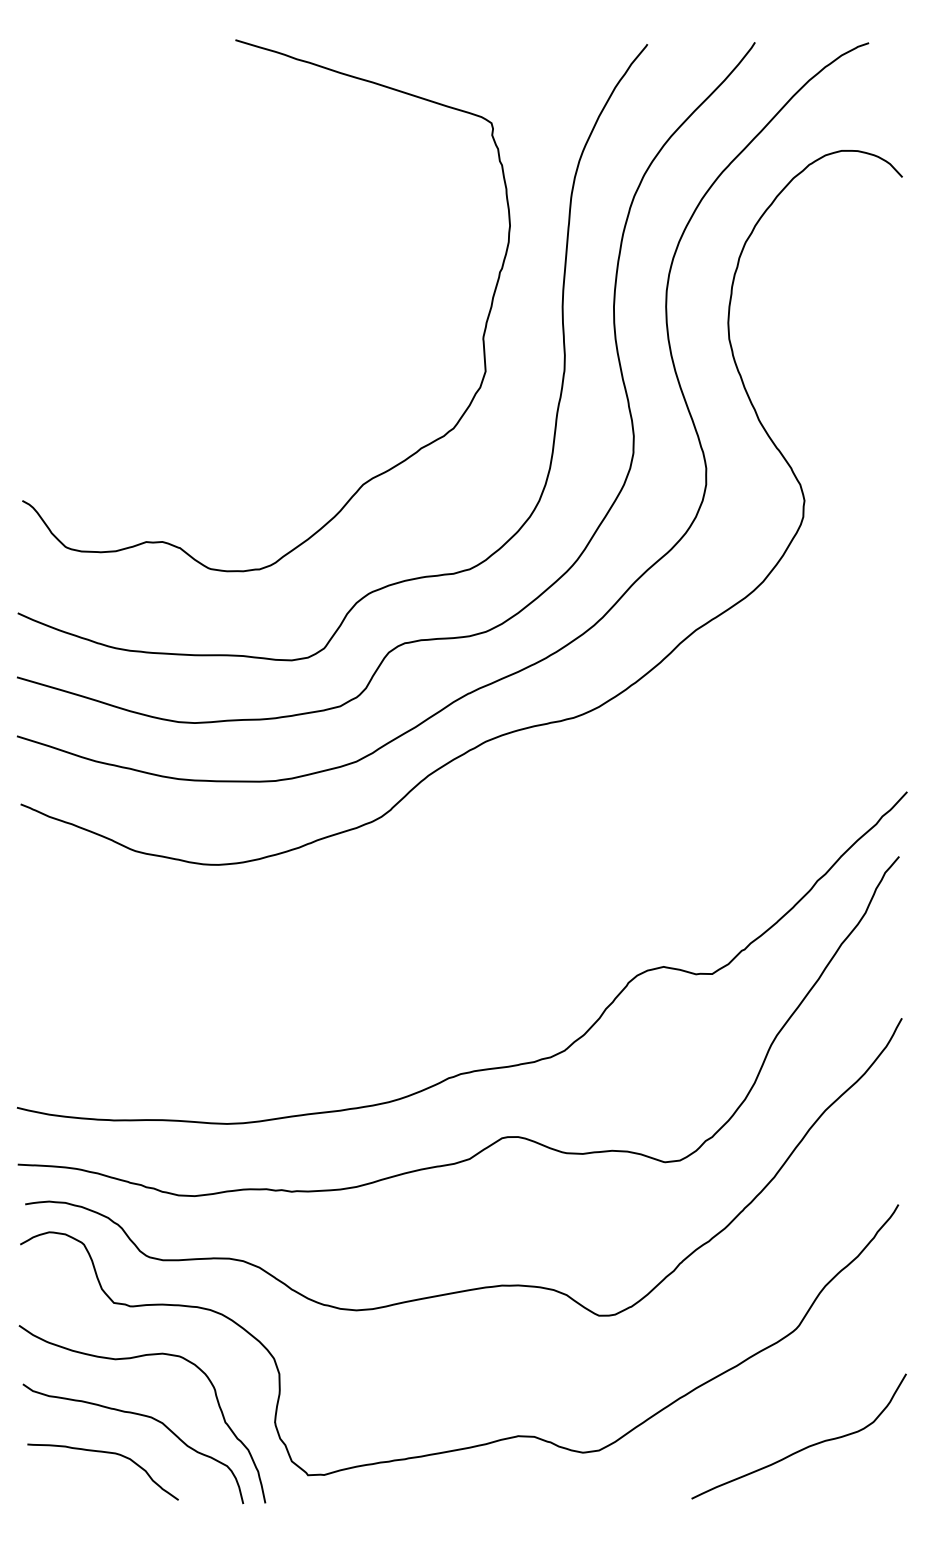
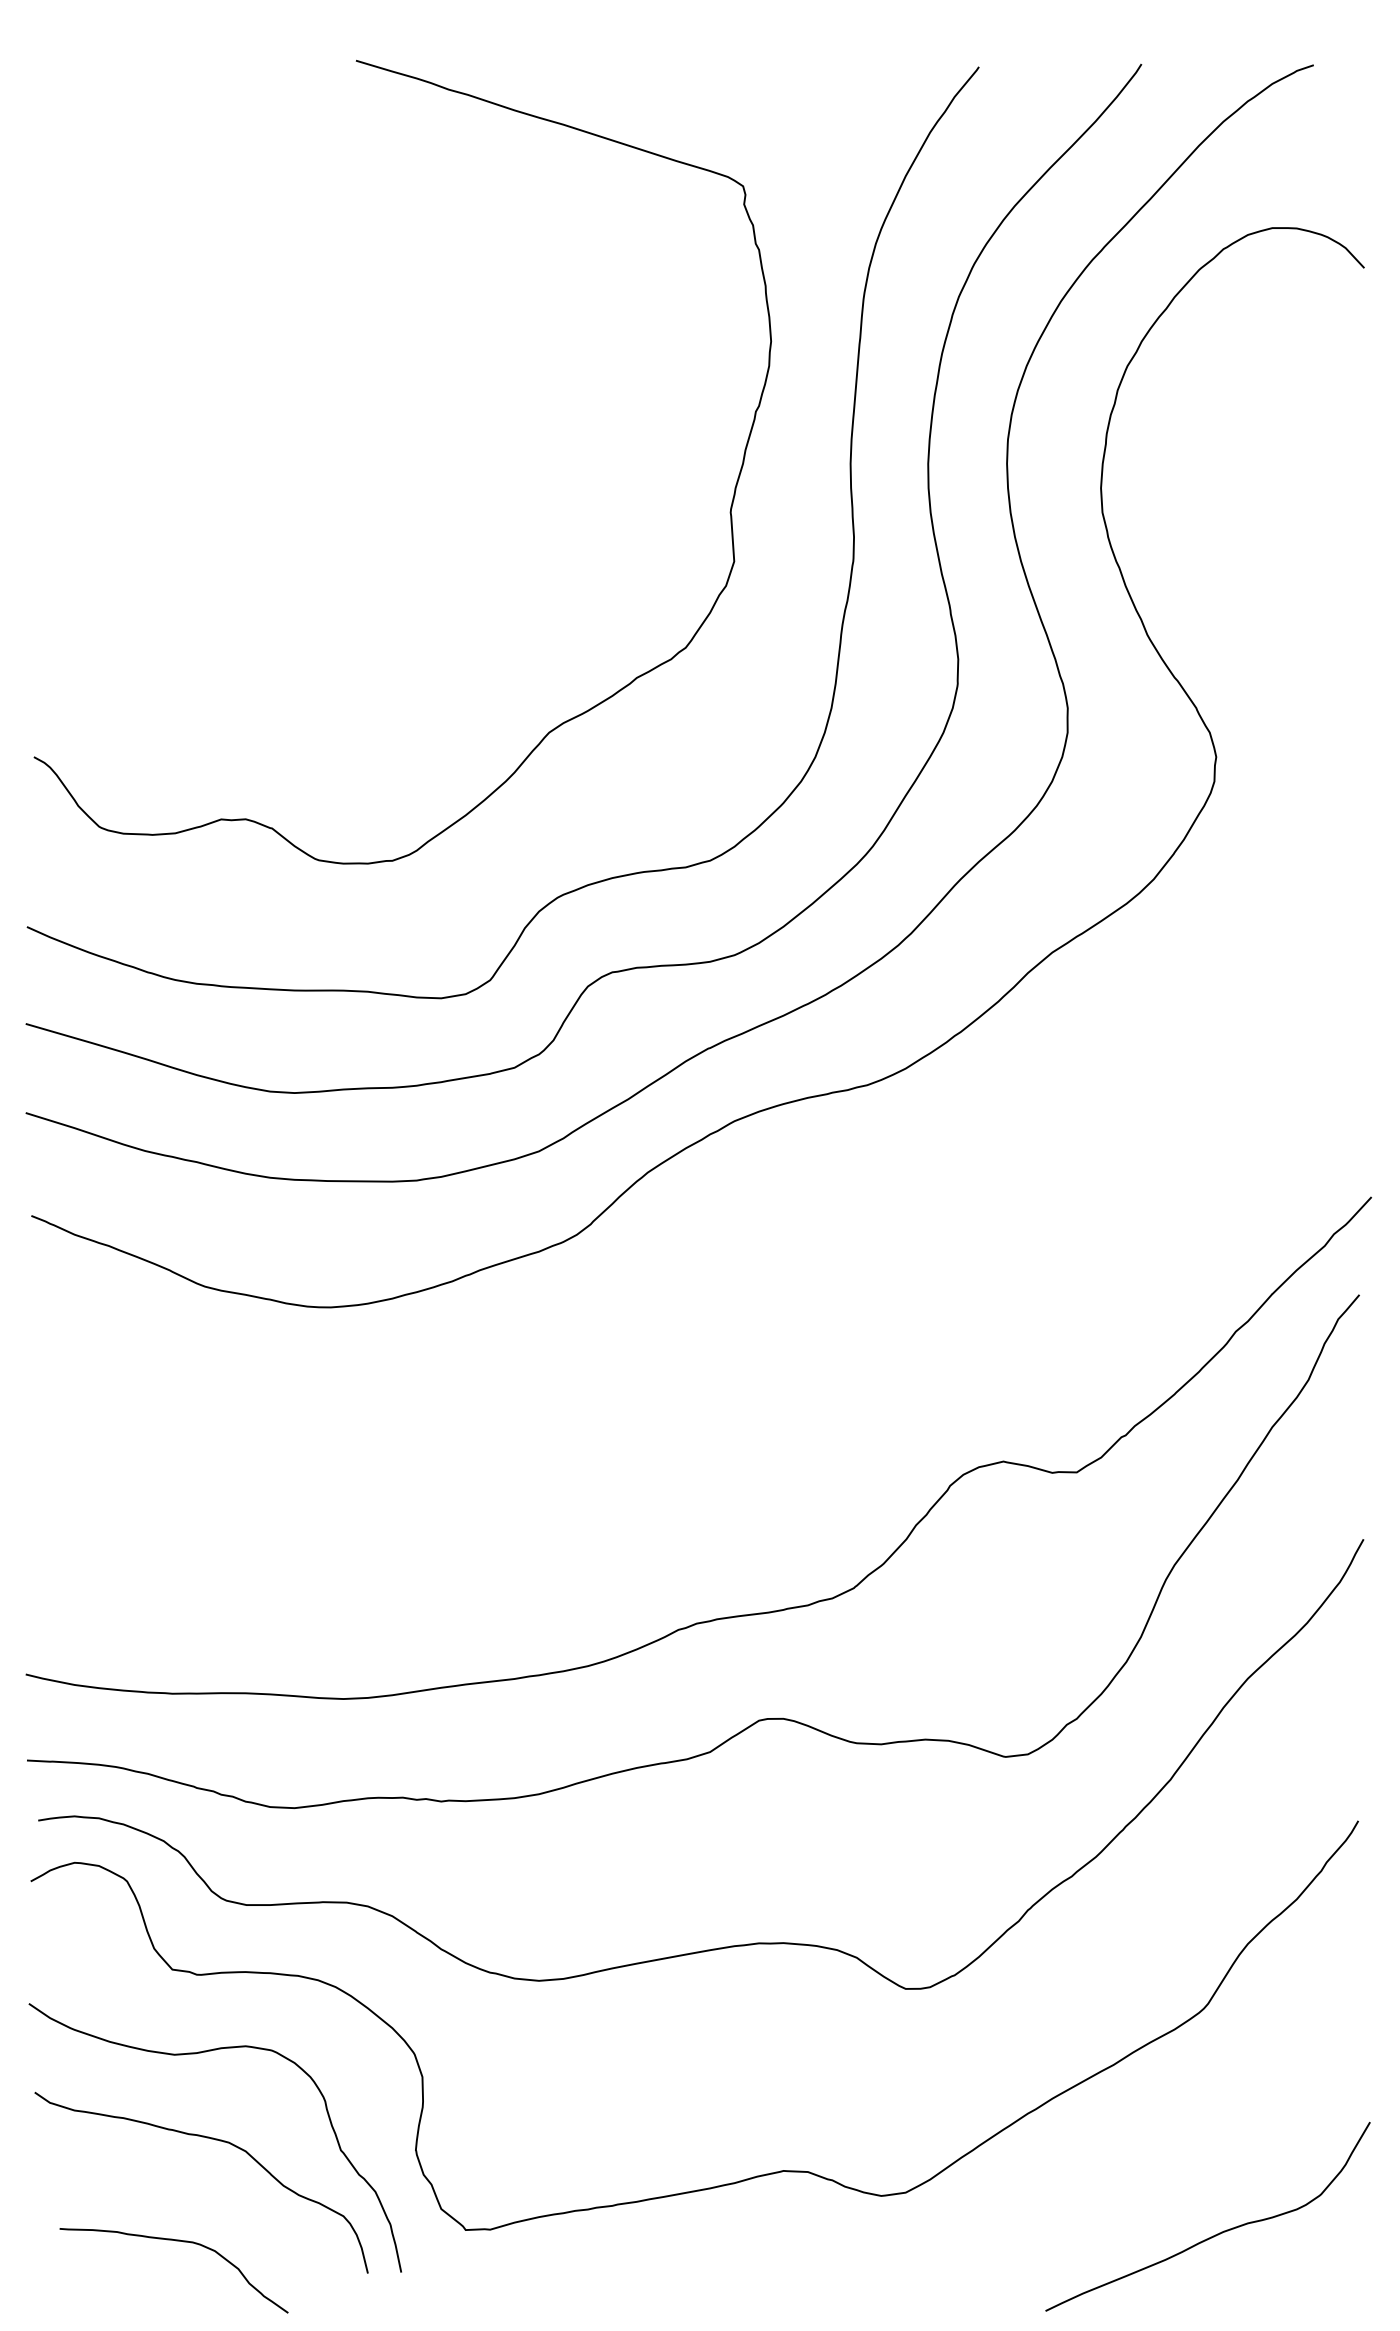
curve: (804, 1447) -> (1216, 2233), moved
curve: (106, 1453) -> (179, 2242), moved

